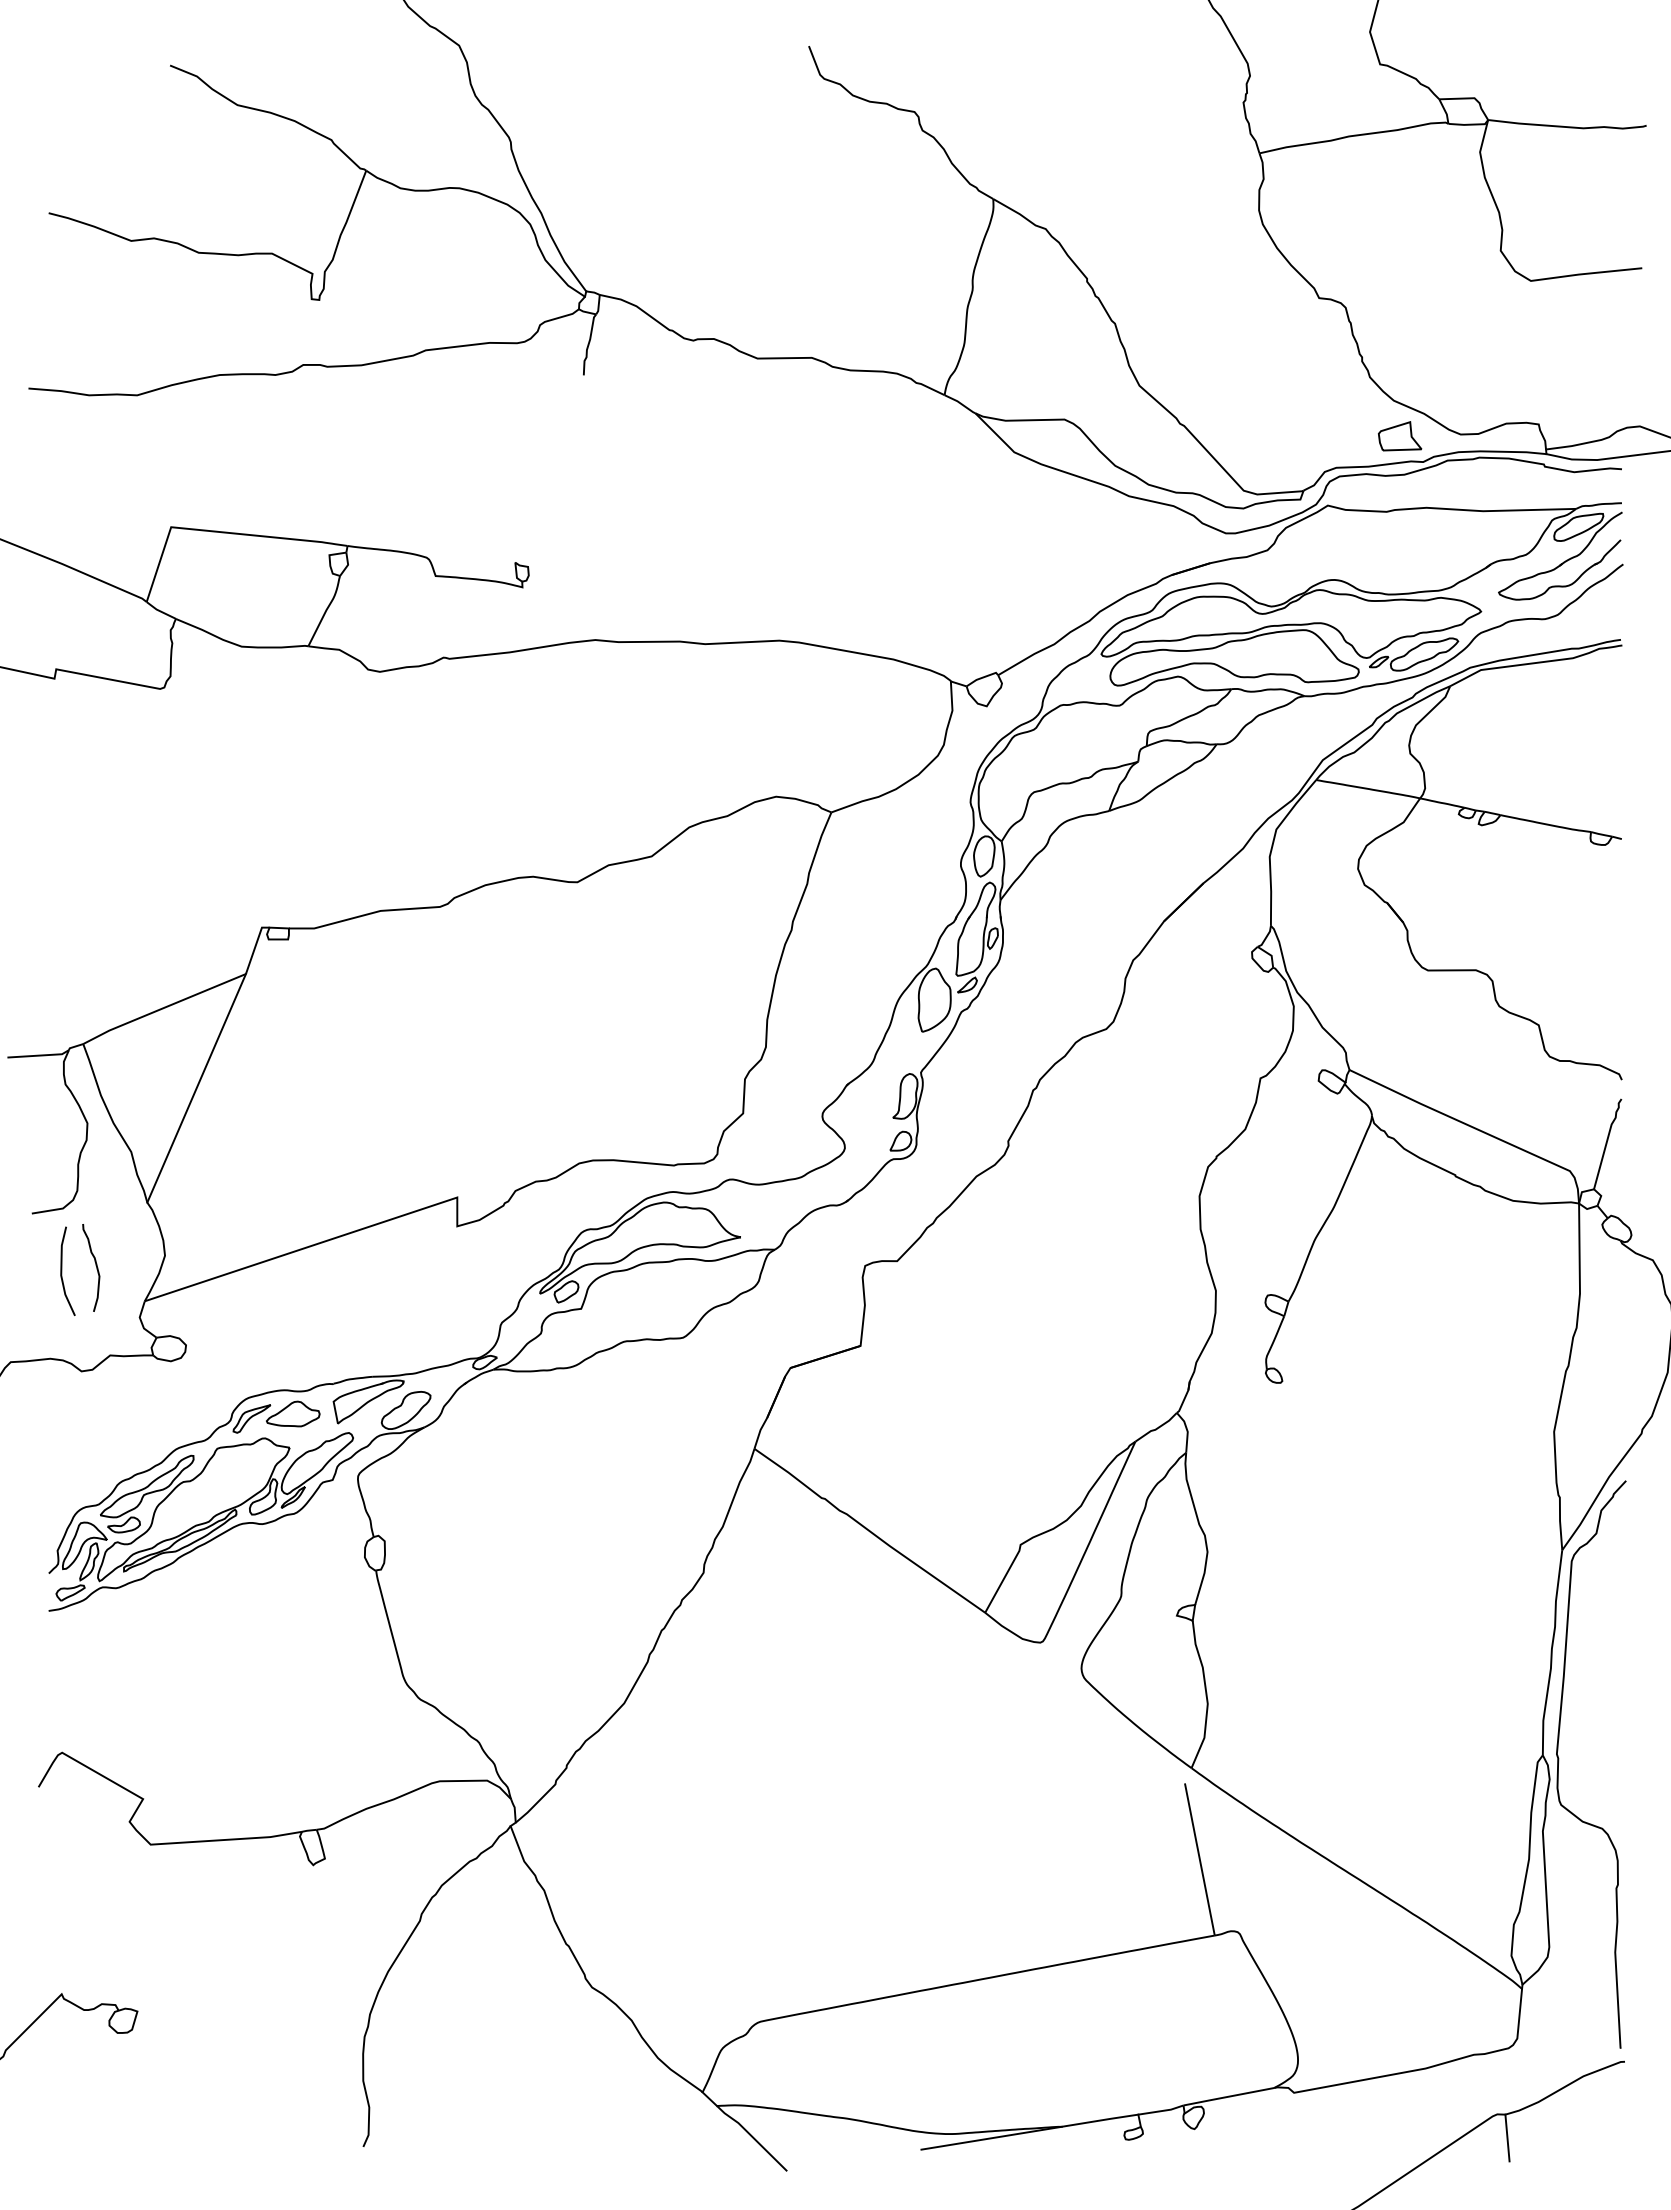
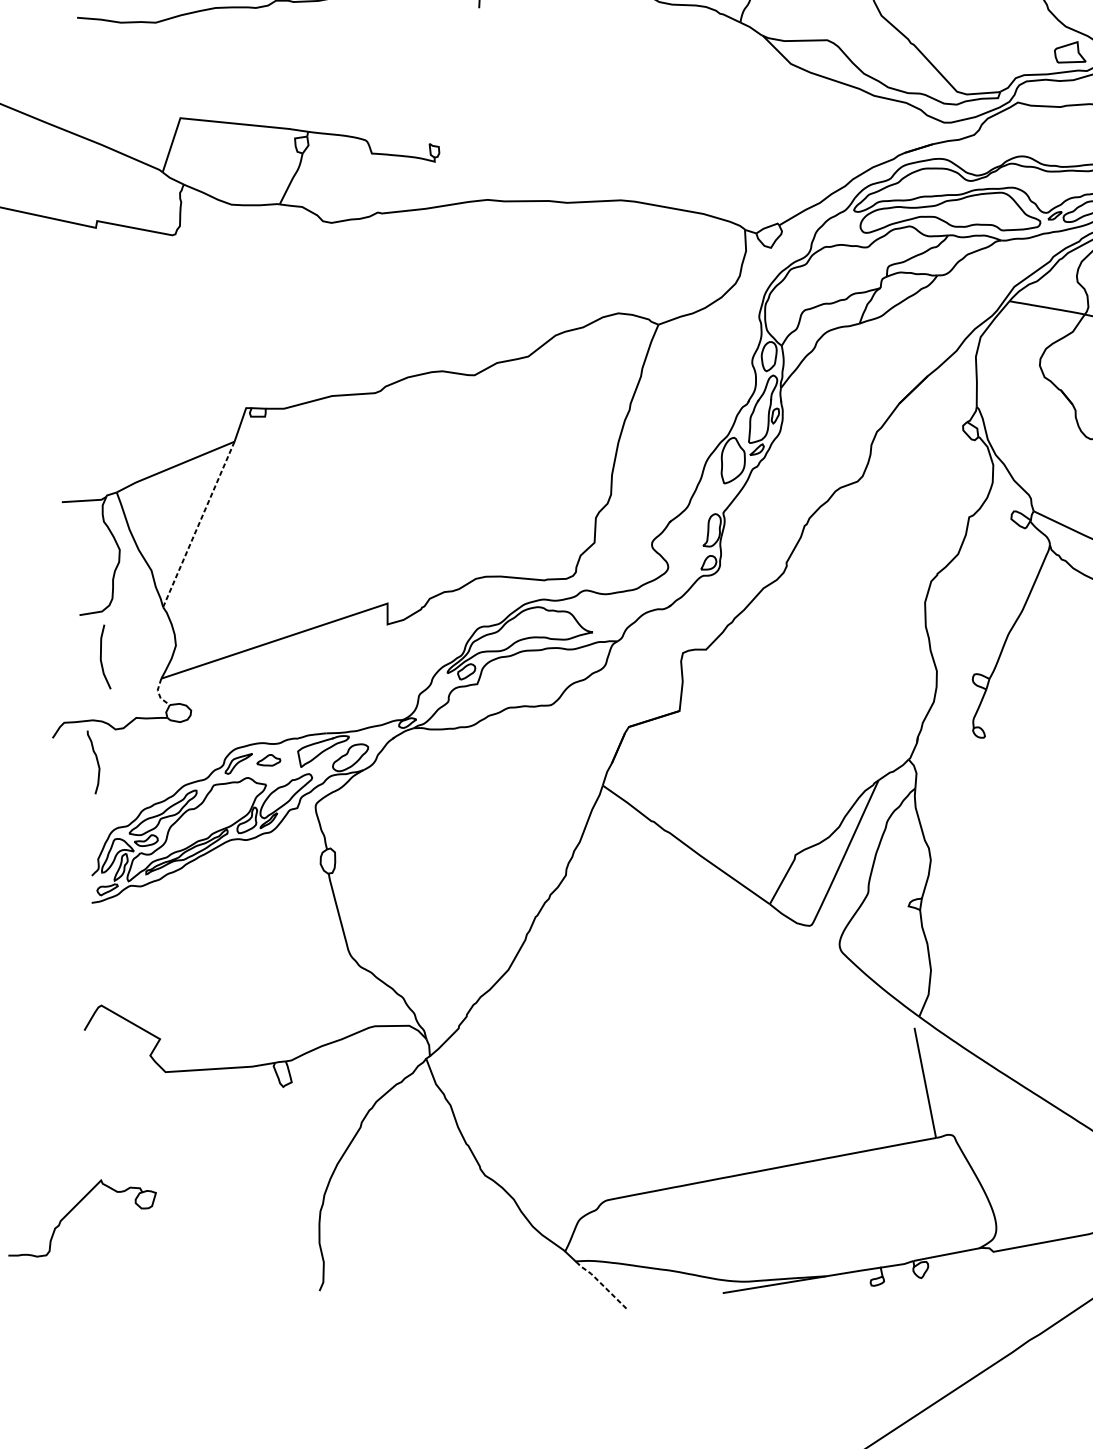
line: (196, 1088) -> (198, 524), solid -> dashed
curve: (95, 1265) -> (96, 760), moved
line: (141, 1322) -> (158, 694), solid -> dashed
part: (293, 1413) -> (268, 759), size x0.6
line: (751, 2136) -> (600, 1283), solid -> dashed

